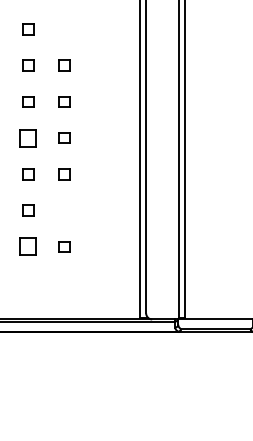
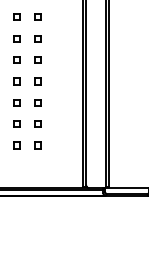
part: (63, 27) -> (37, 16), added
part: (28, 138) -> (16, 81), size x0.62
part: (63, 209) -> (37, 123), added
part: (28, 246) -> (16, 145), size x0.62

